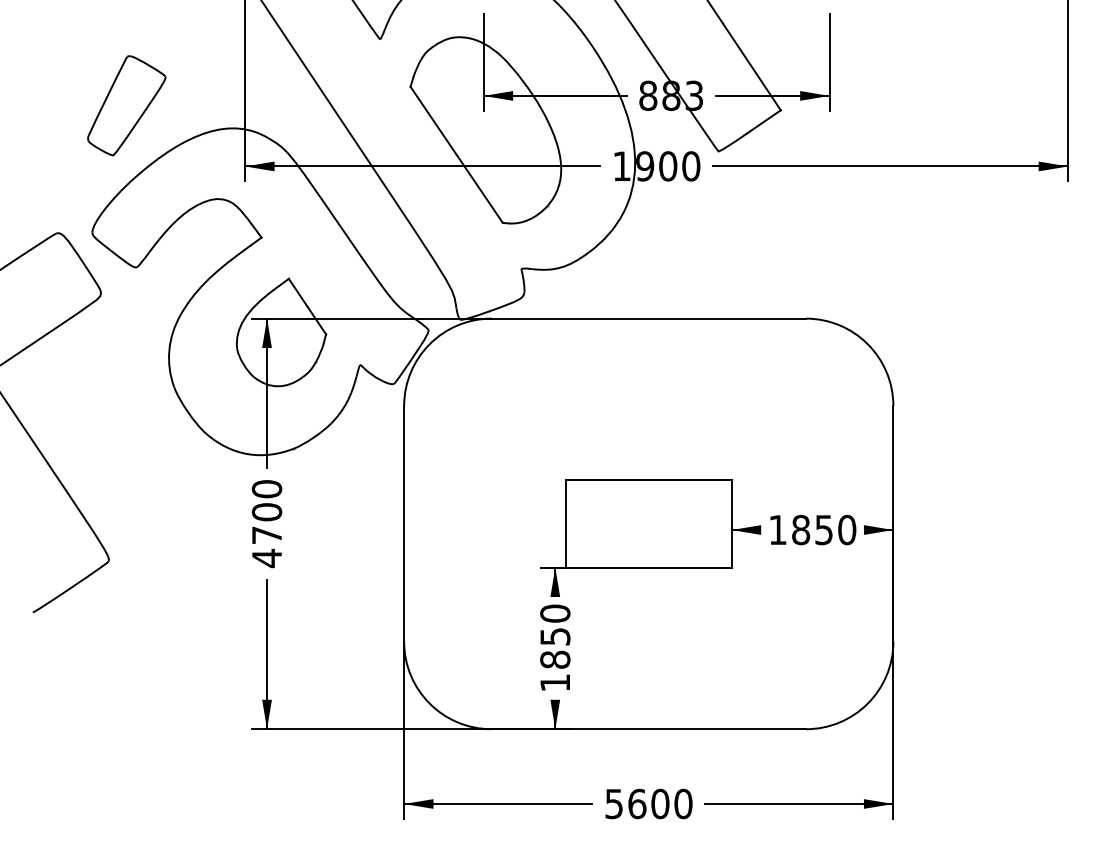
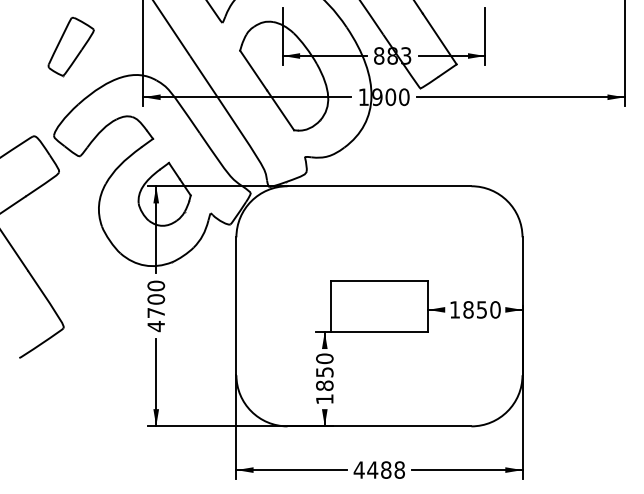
part: (125, 105) -> (70, 46), moved
text: (648, 802) -> (379, 469), 5600 -> 4488

